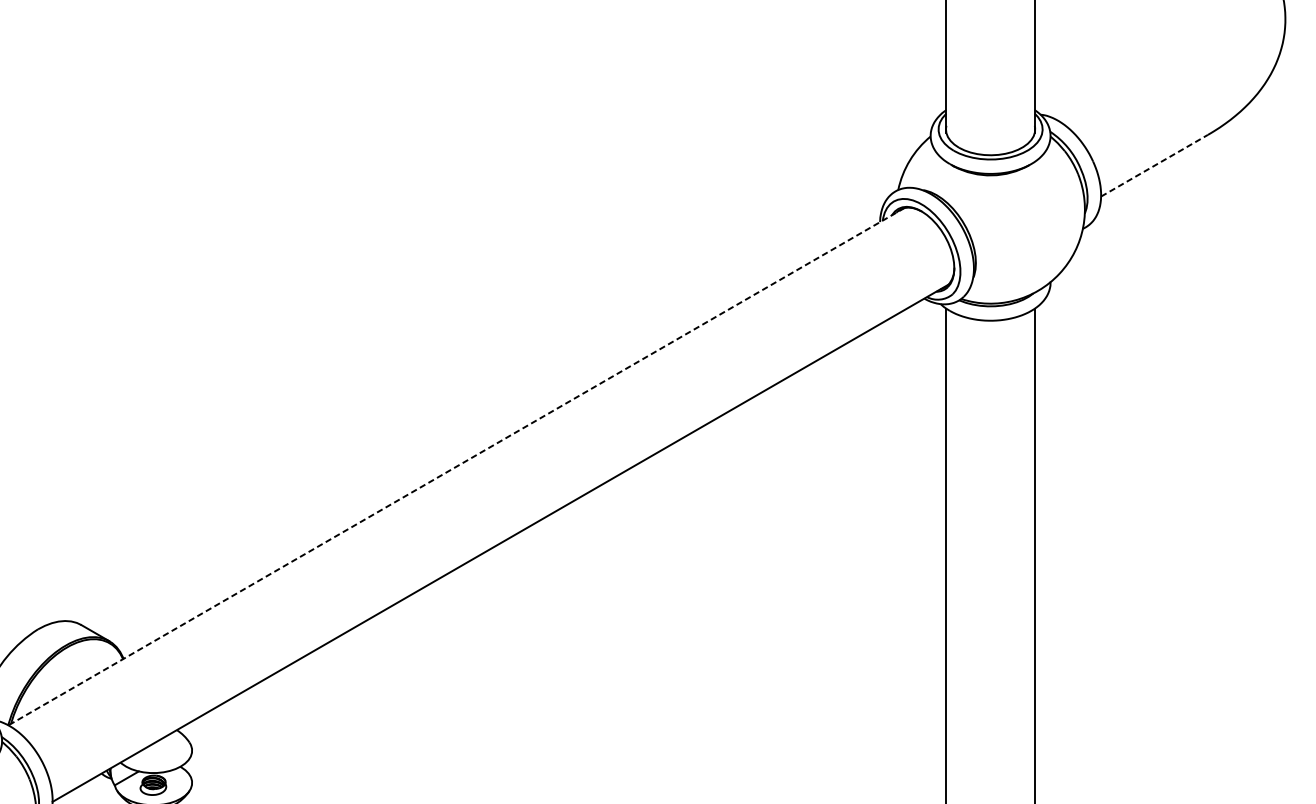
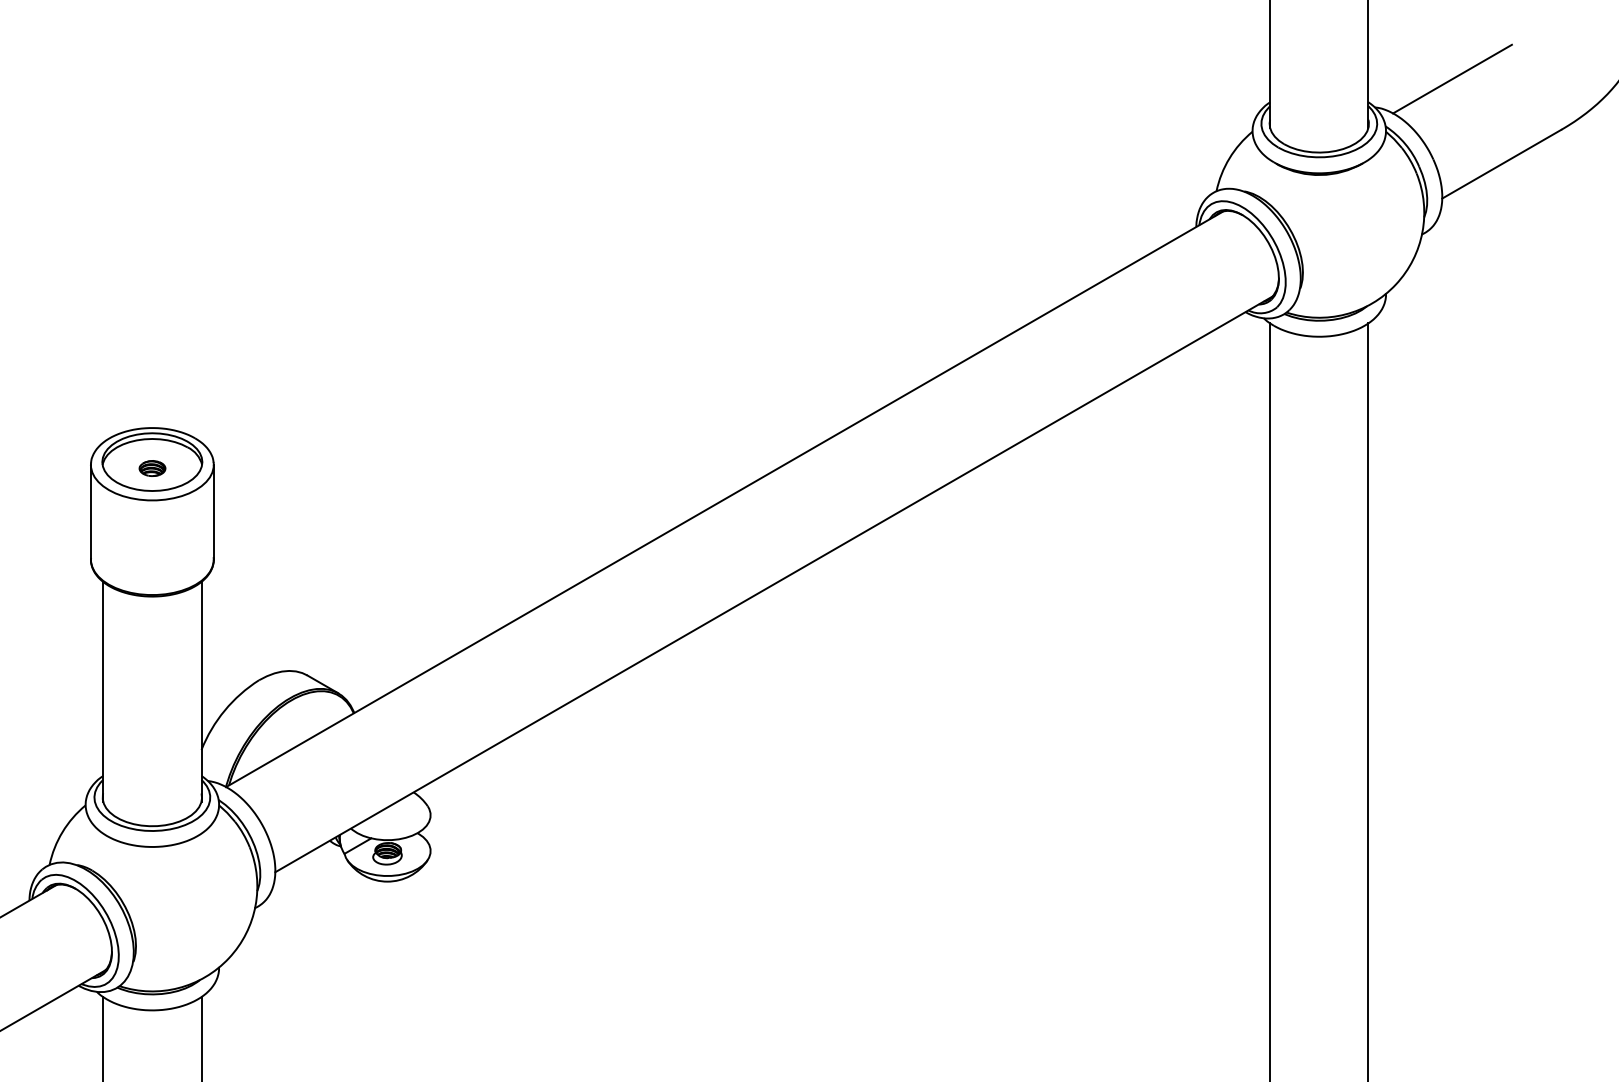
line: (1110, 88) -> (1452, 78), added
line: (1154, 165) -> (1501, 164), dashed -> solid
line: (456, 466) -> (724, 499), dashed -> solid

